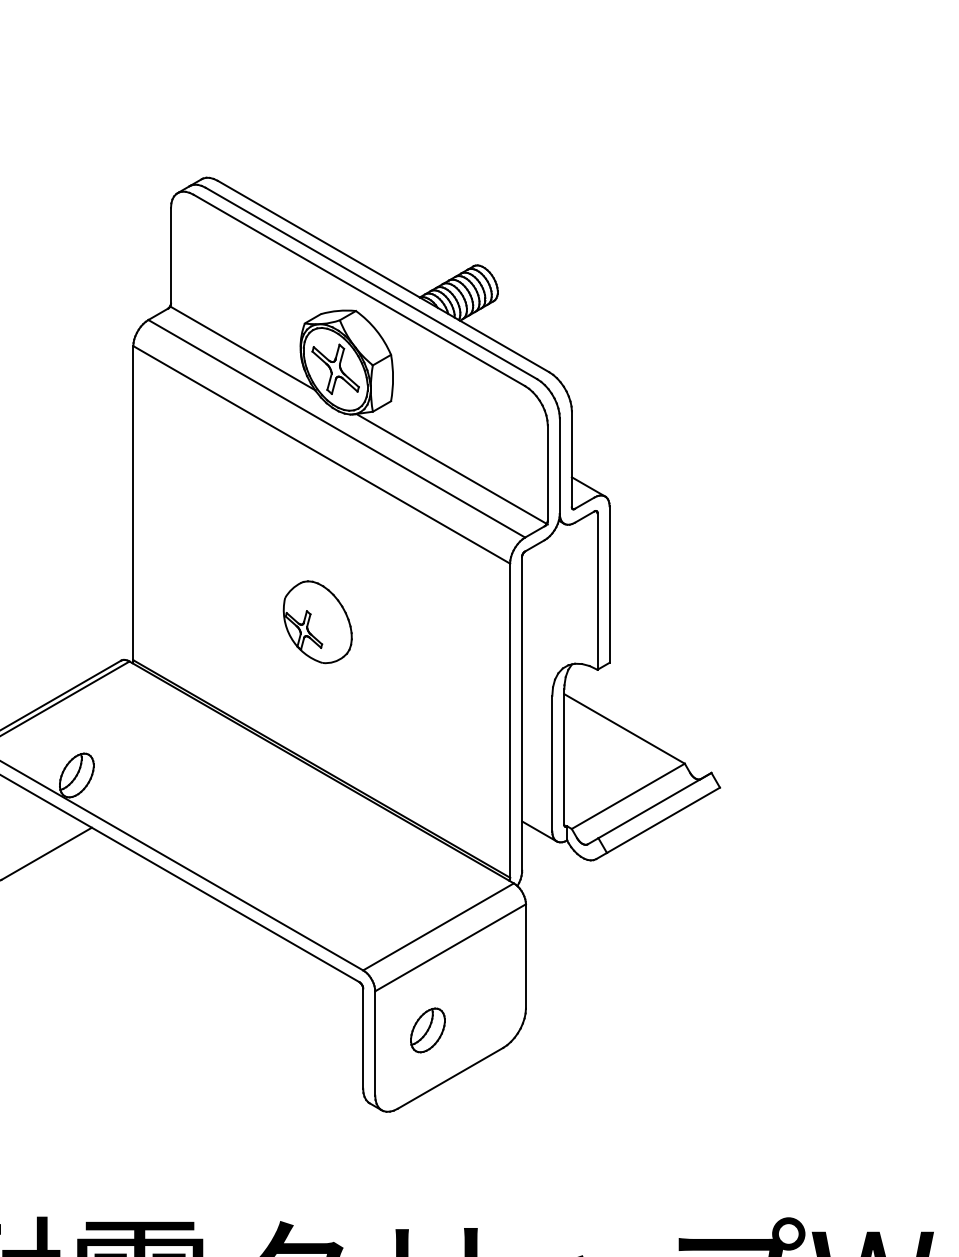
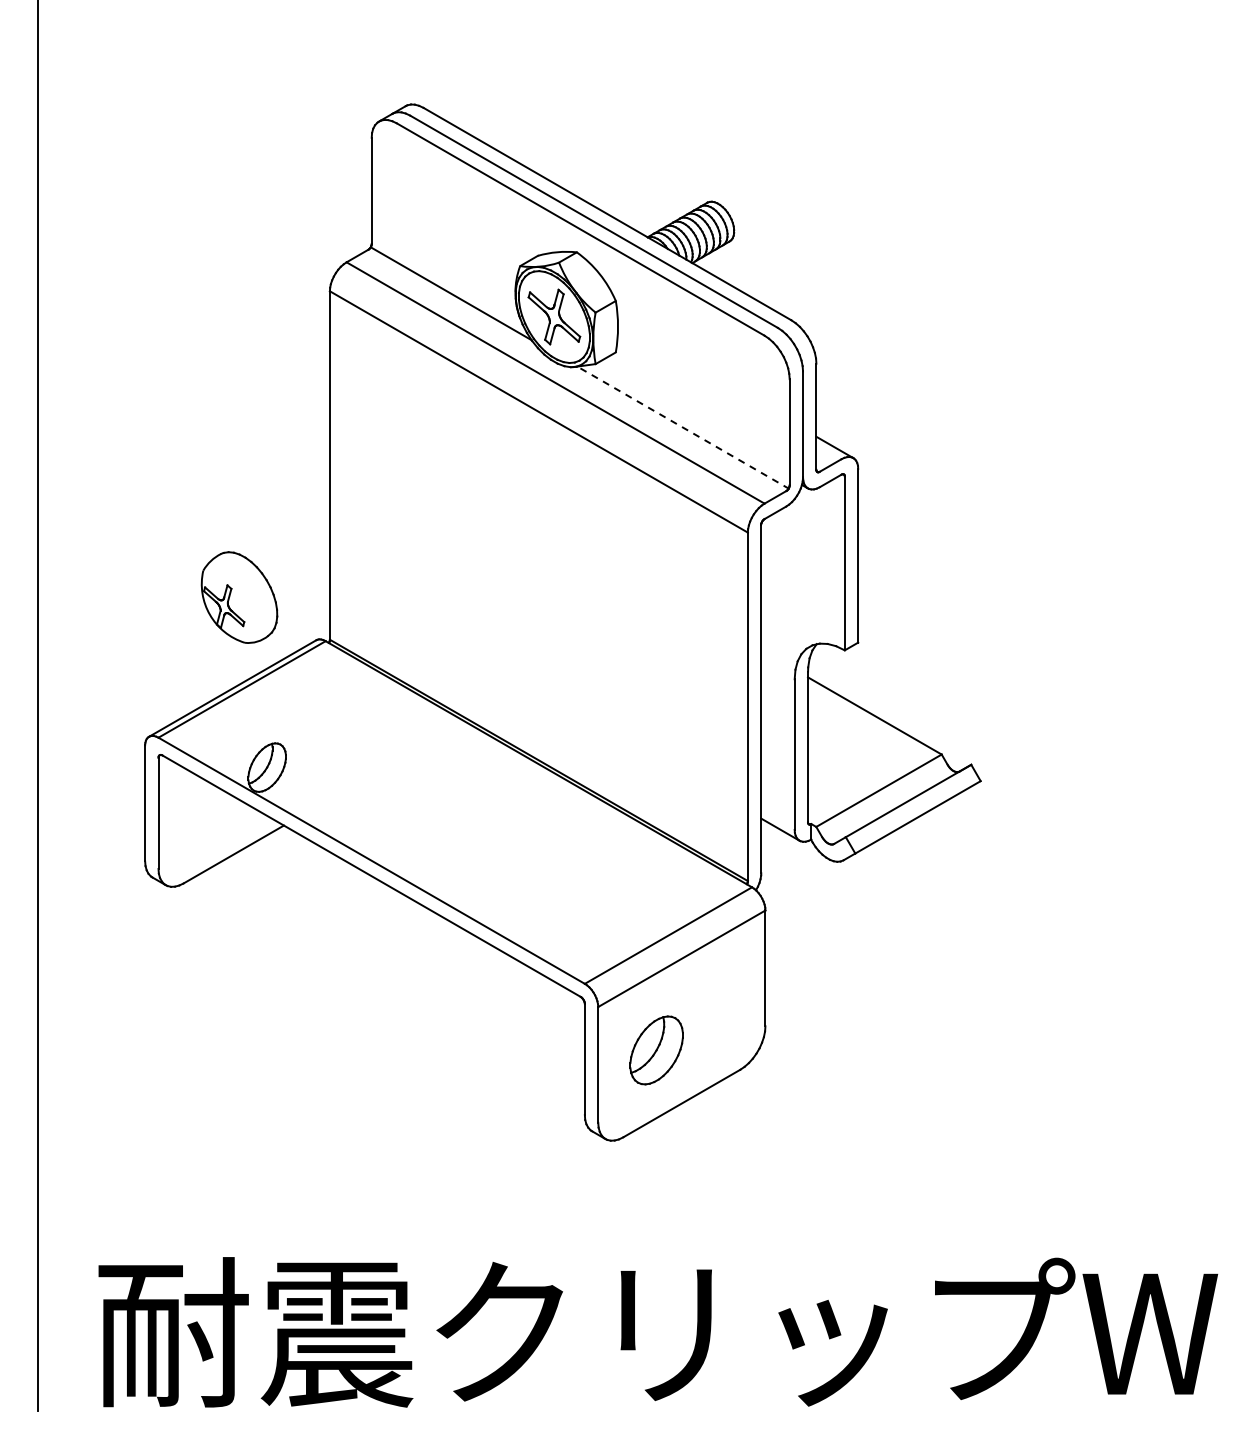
line: (452, 468) -> (683, 427), solid -> dashed
part: (317, 622) -> (239, 597), moved
part: (427, 1030) -> (656, 1050), size x1.4

